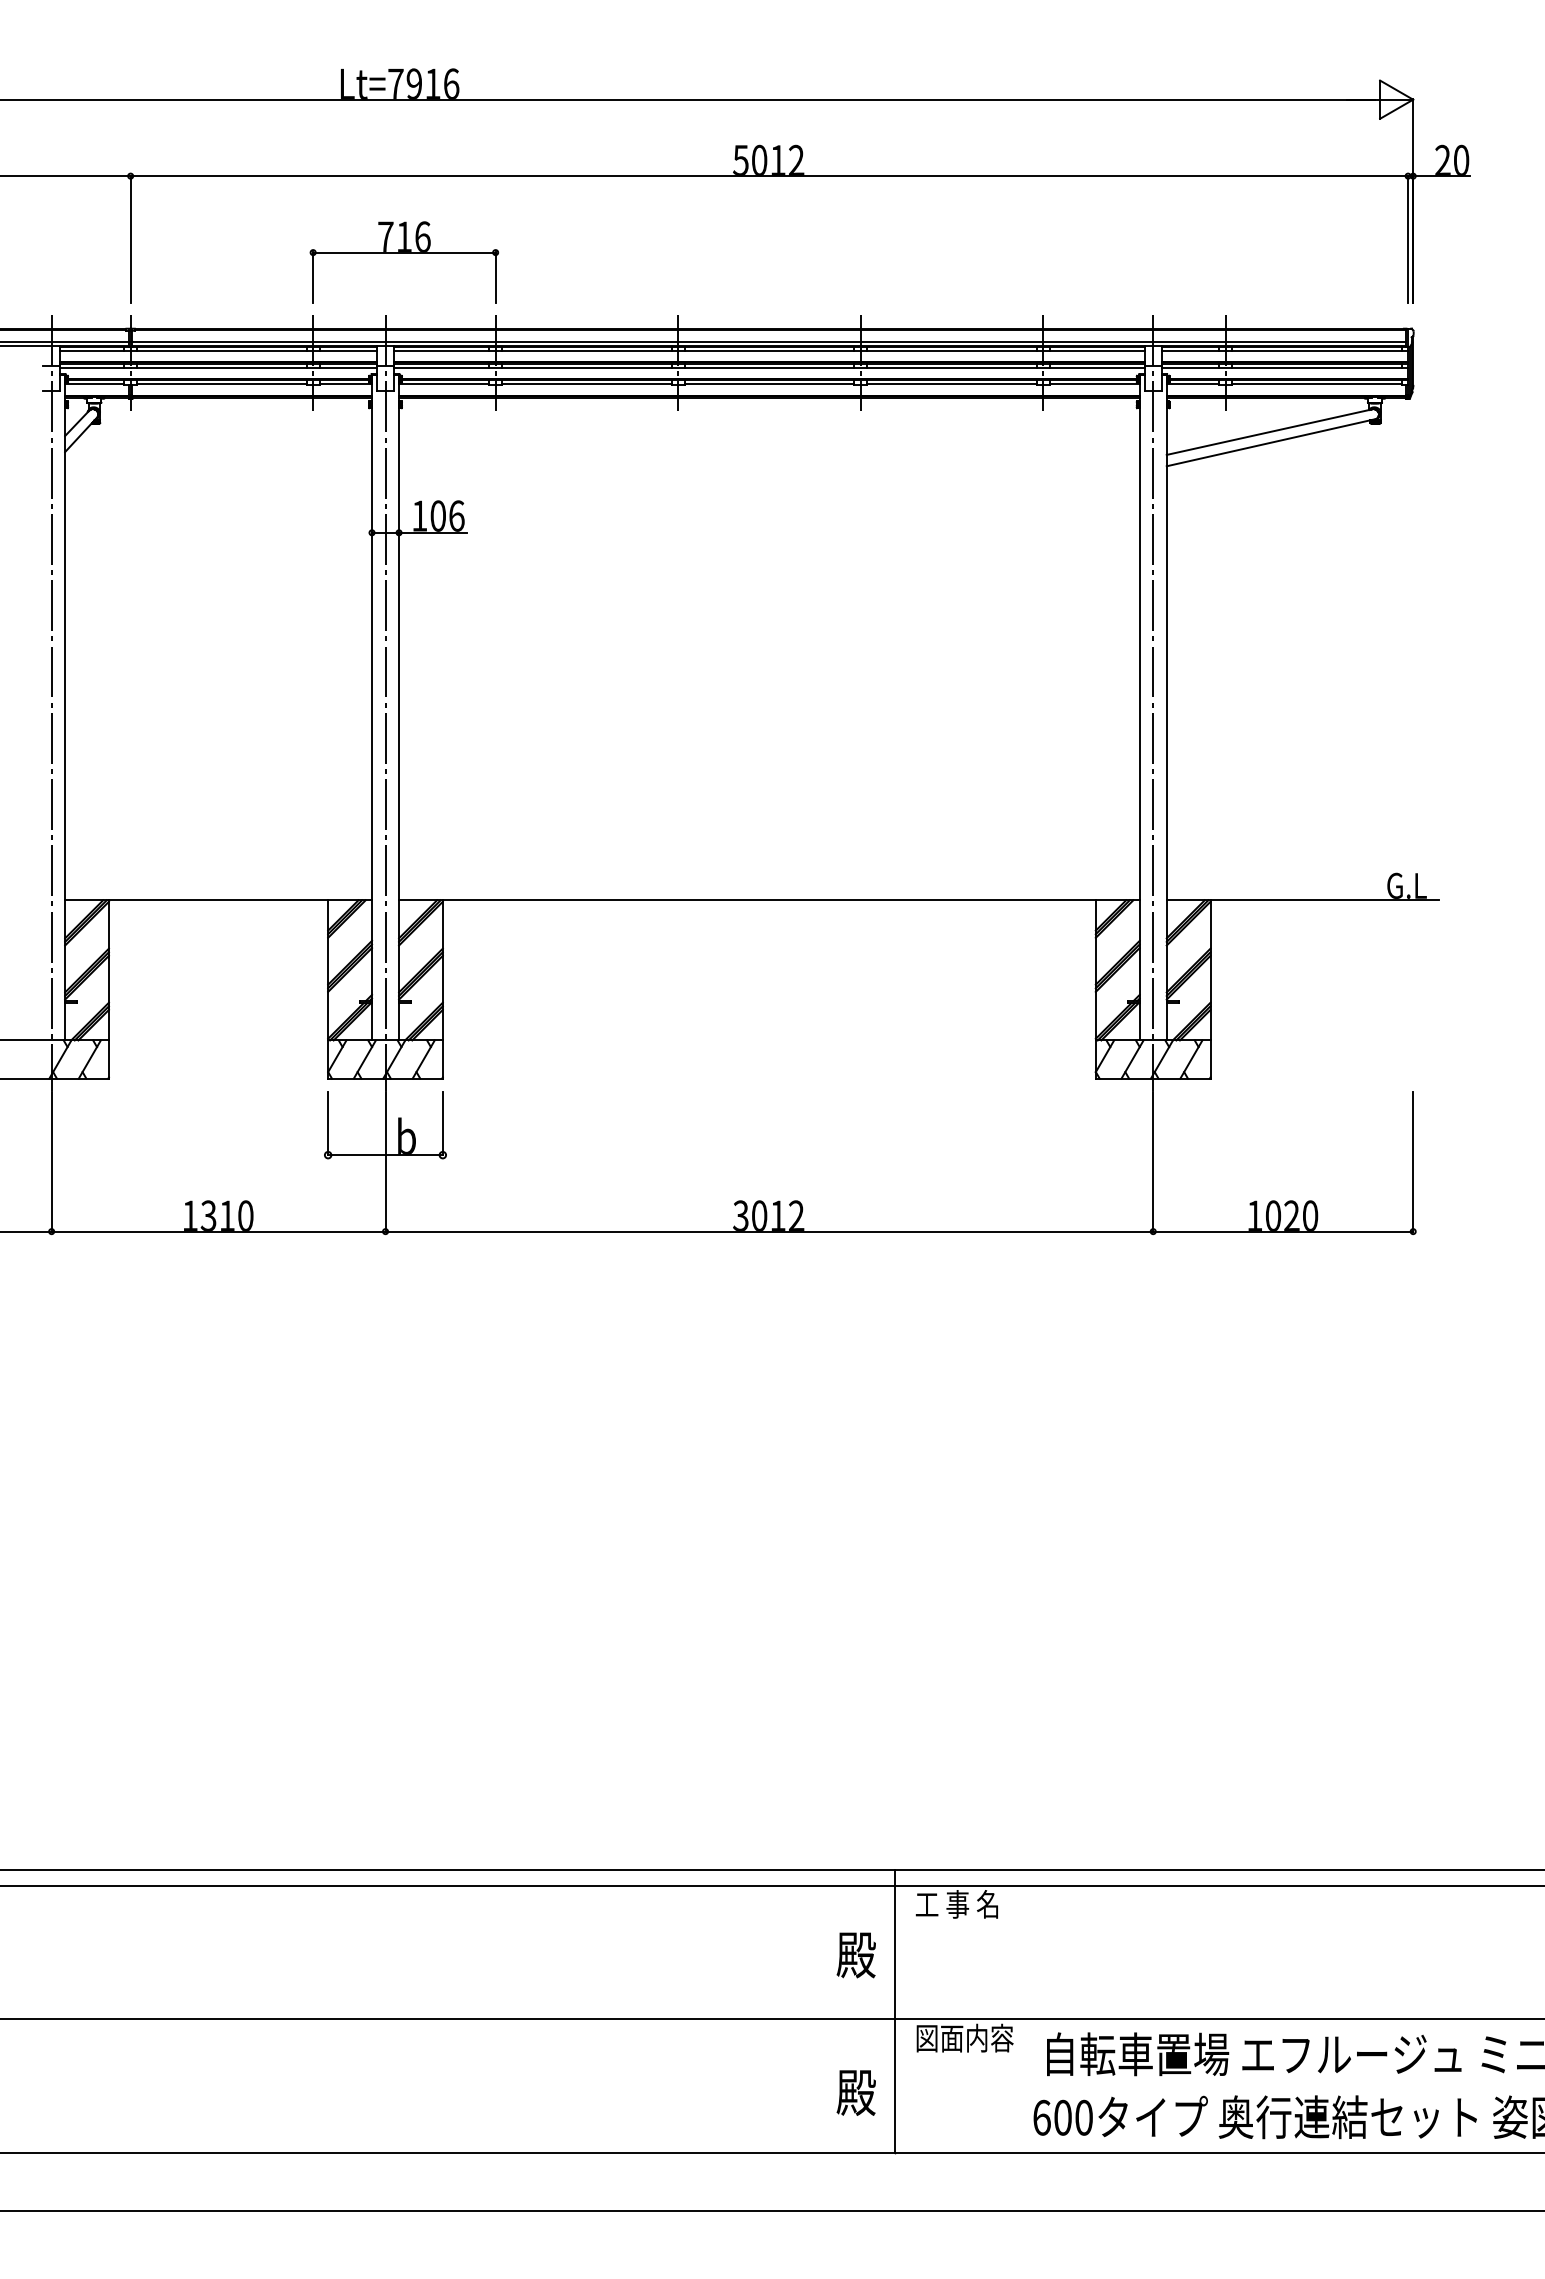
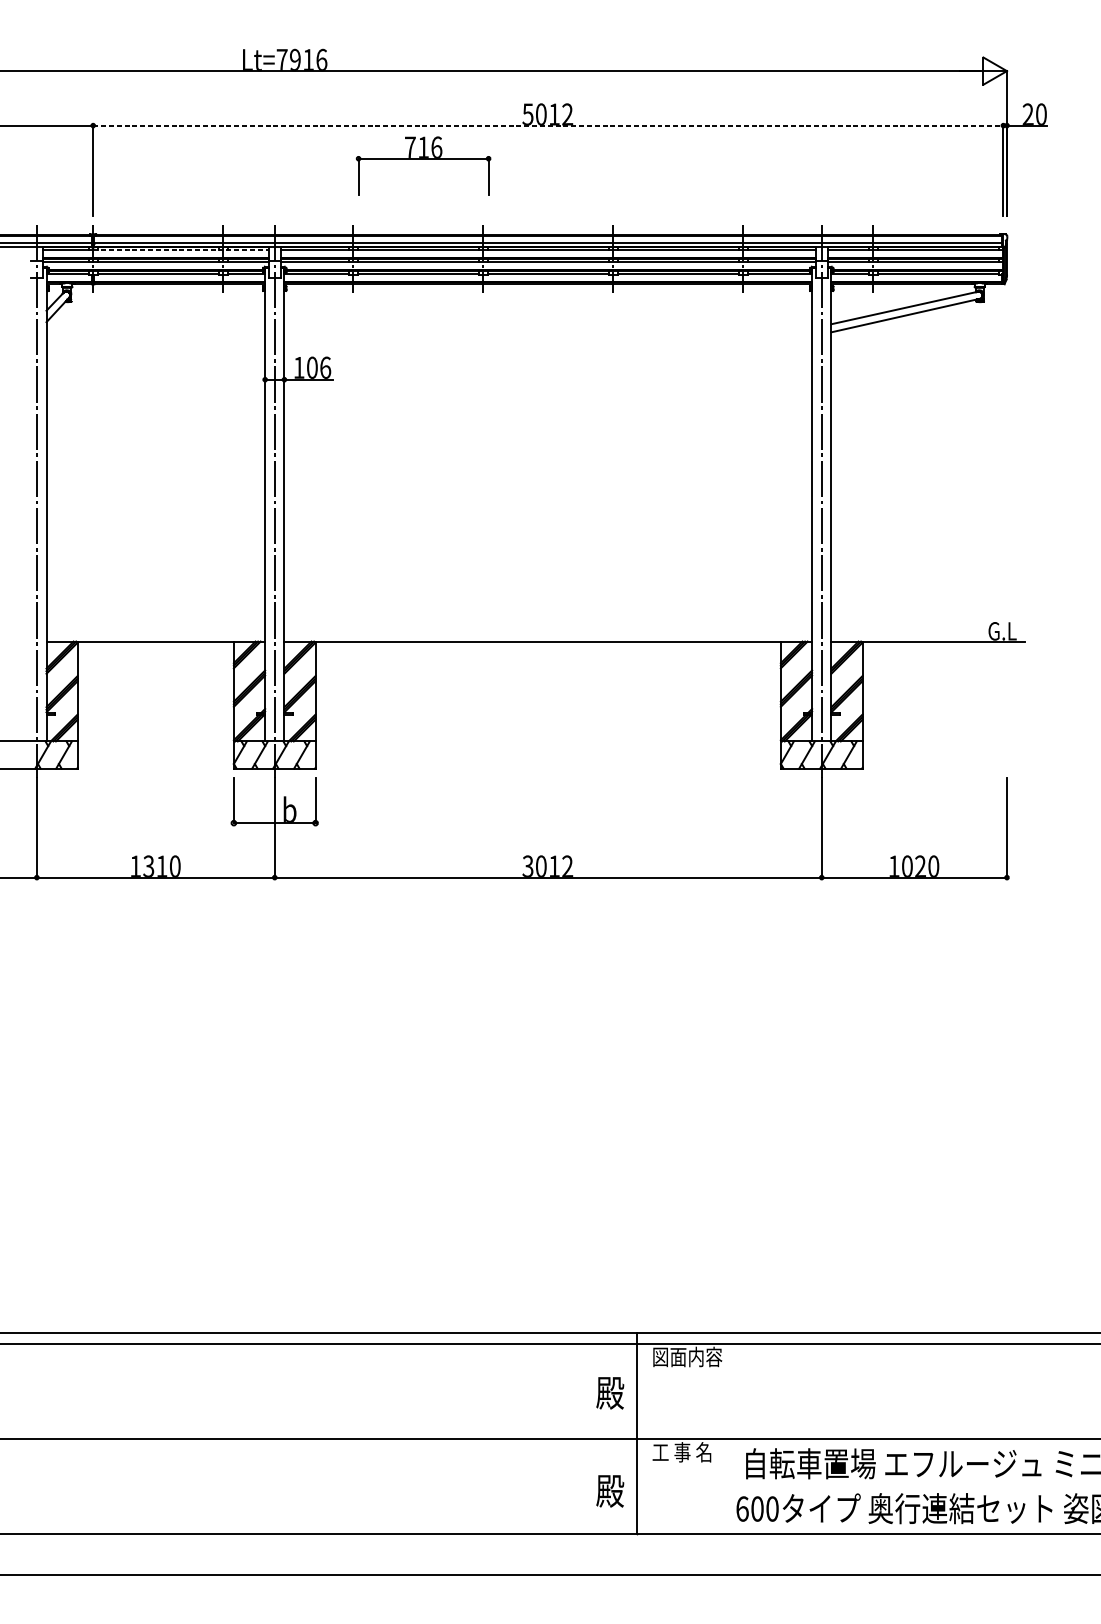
line: (769, 176) -> (548, 125), solid -> dashed
part: (404, 253) -> (423, 159), moved
line: (254, 351) -> (181, 250), solid -> dashed
text: (964, 1904) -> (687, 1357), 工 事 名 -> 図面内容
text: (964, 2037) -> (687, 1451), 図面内容 -> 工 事 名

